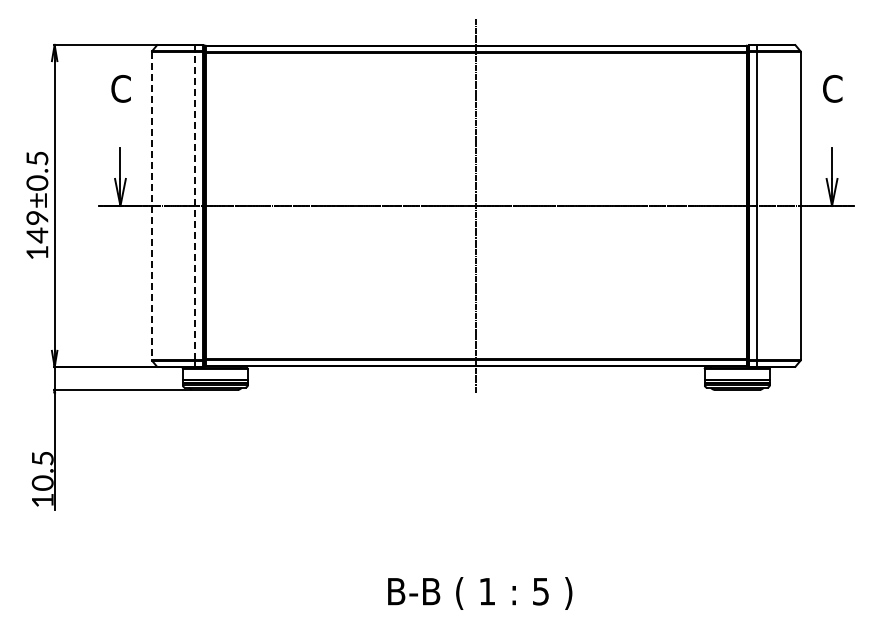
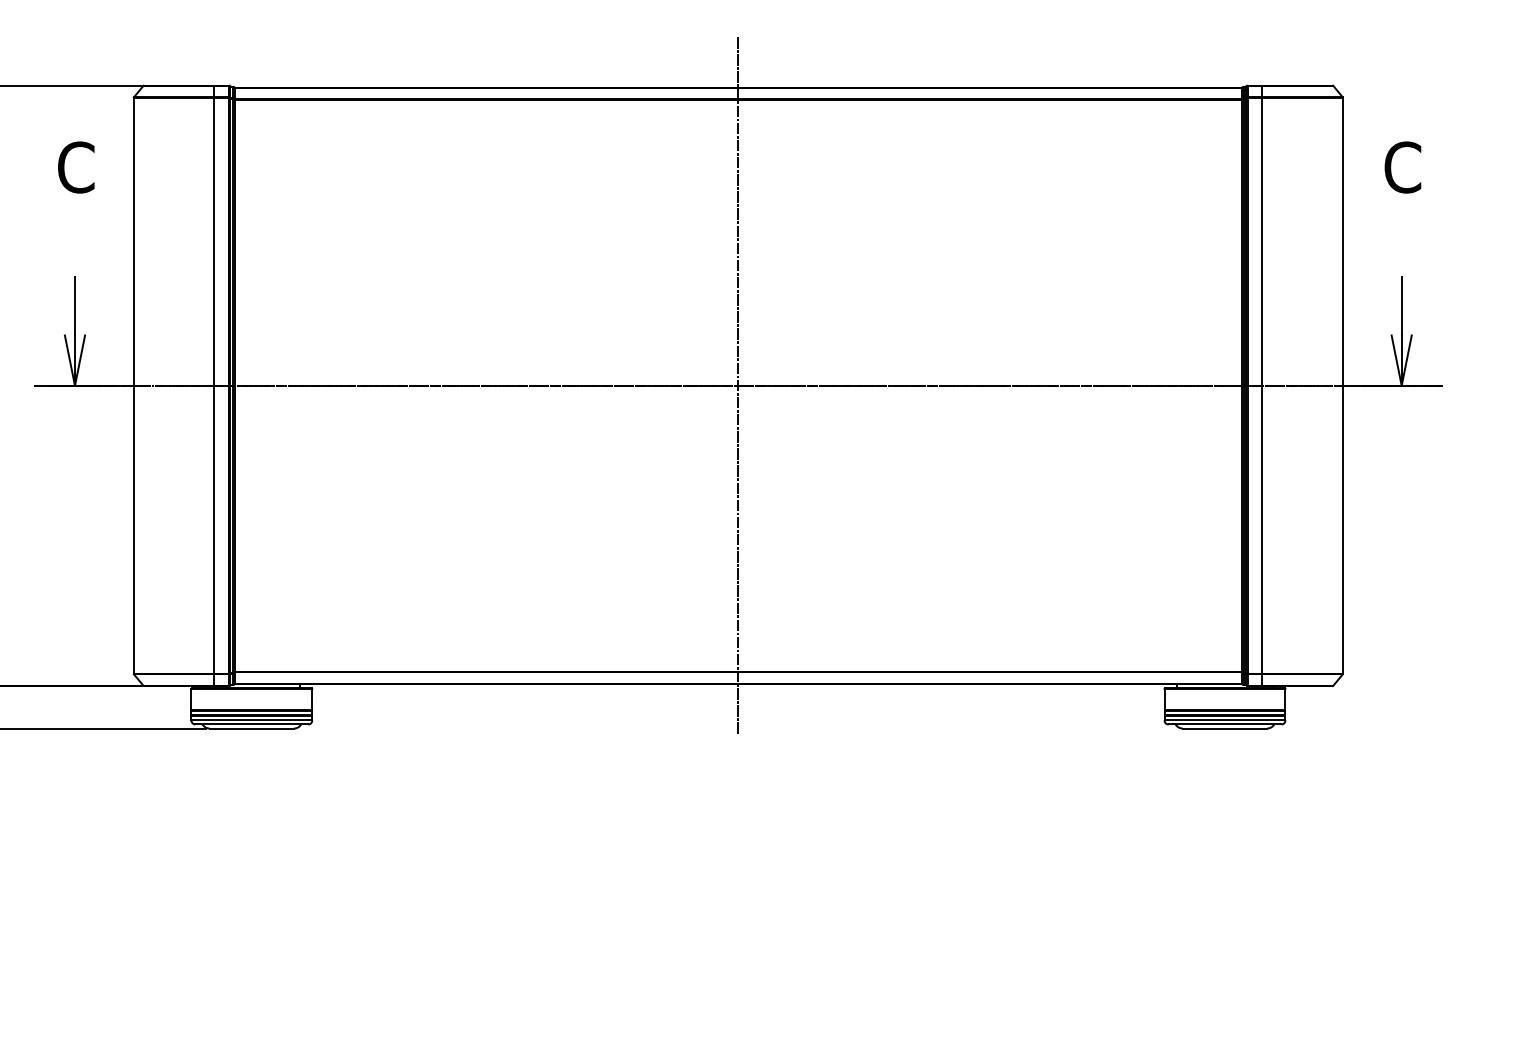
line: (195, 205) -> (214, 384), dashed -> solid
line: (151, 206) -> (132, 386), dashed -> solid

